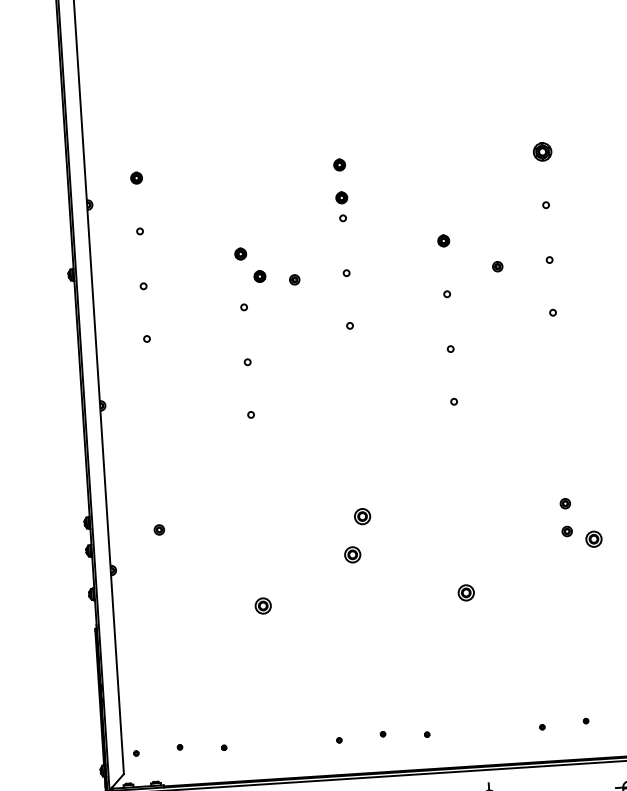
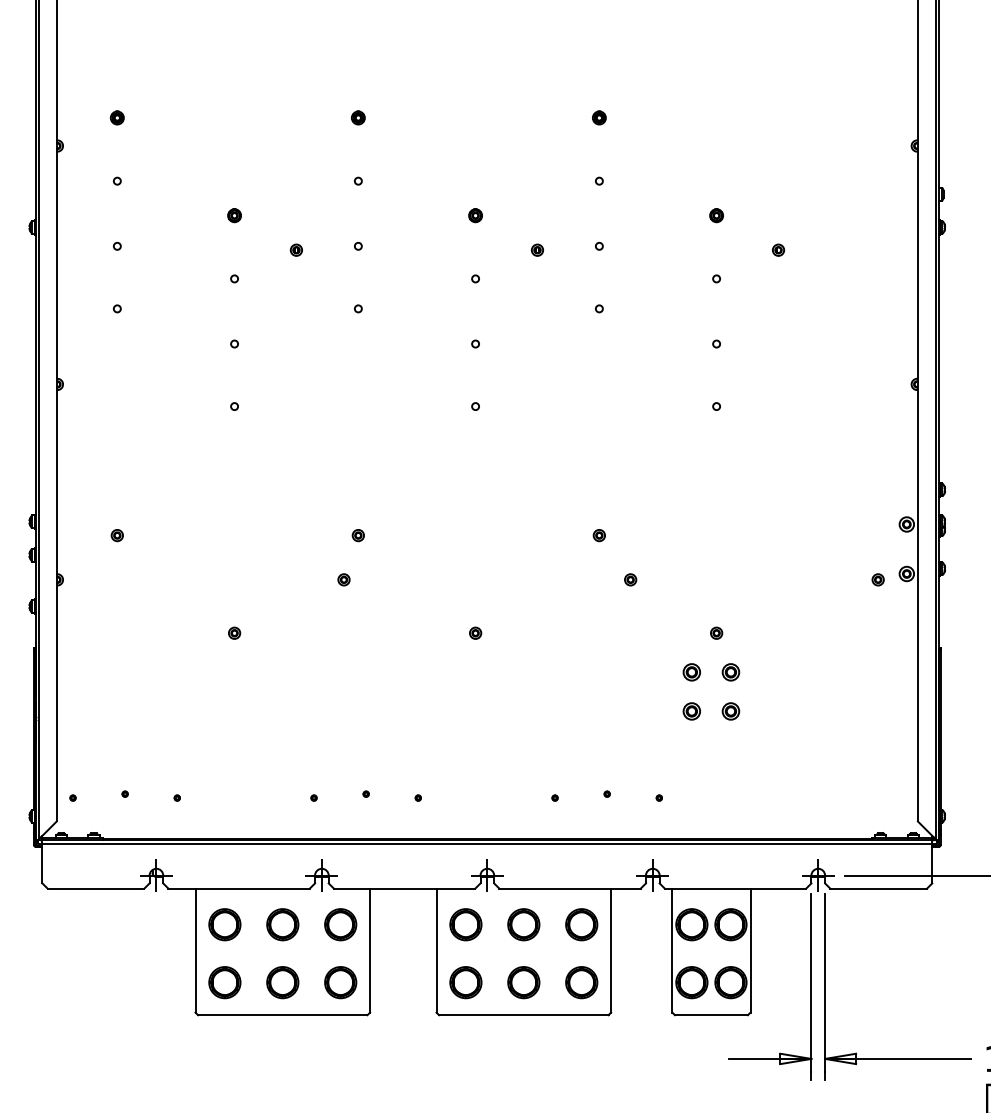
part: (542, 151) -> (599, 117), size x0.62
part: (341, 197) -> (358, 156), removed
part: (259, 276) -> (255, 243), removed
part: (361, 516) -> (357, 535), size x0.62
part: (566, 531) -> (598, 568), removed
part: (594, 539) -> (630, 579), size x0.62
part: (352, 554) -> (343, 579), size x0.62
part: (466, 592) -> (475, 632), size x0.62
part: (263, 605) -> (234, 632), size x0.62

